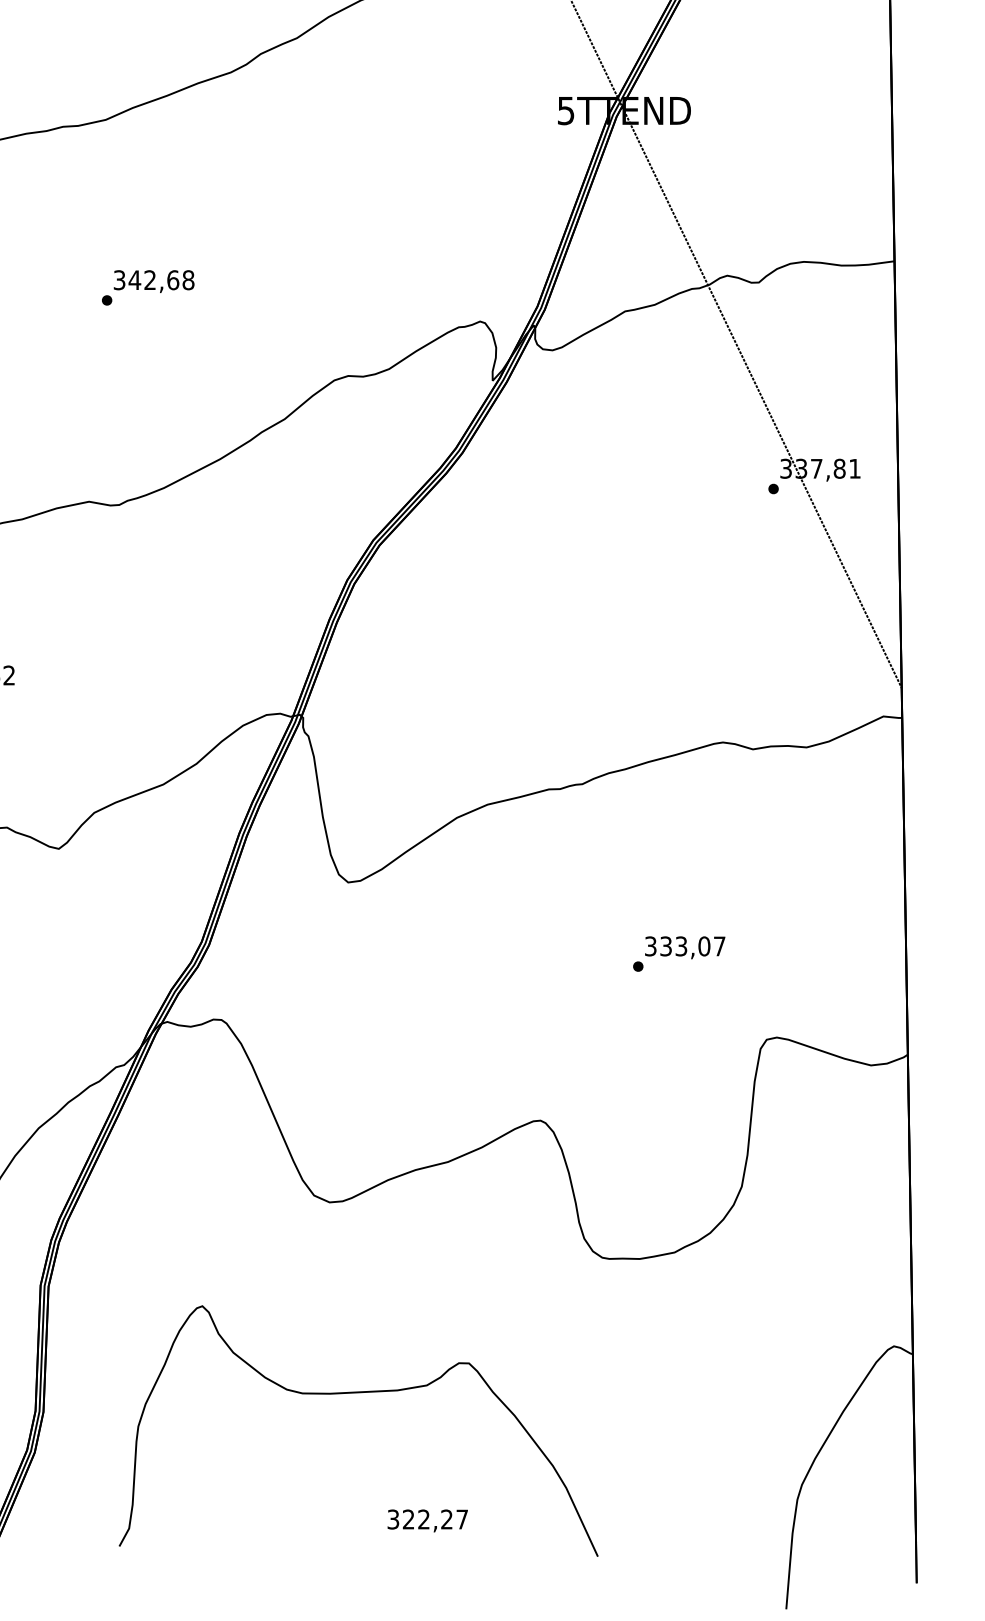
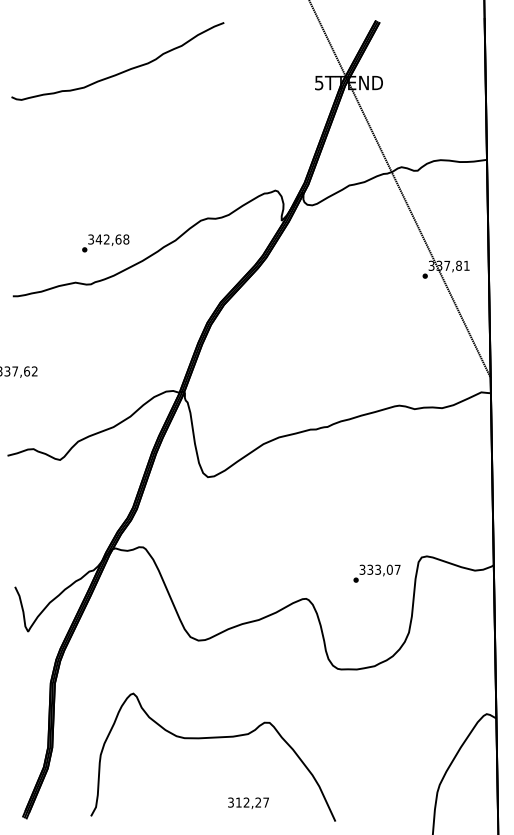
text: (147, 287) -> (105, 243), moved
text: (678, 953) -> (376, 573), moved
text: (408, 1519) -> (238, 802), 322,27 -> 312,27

